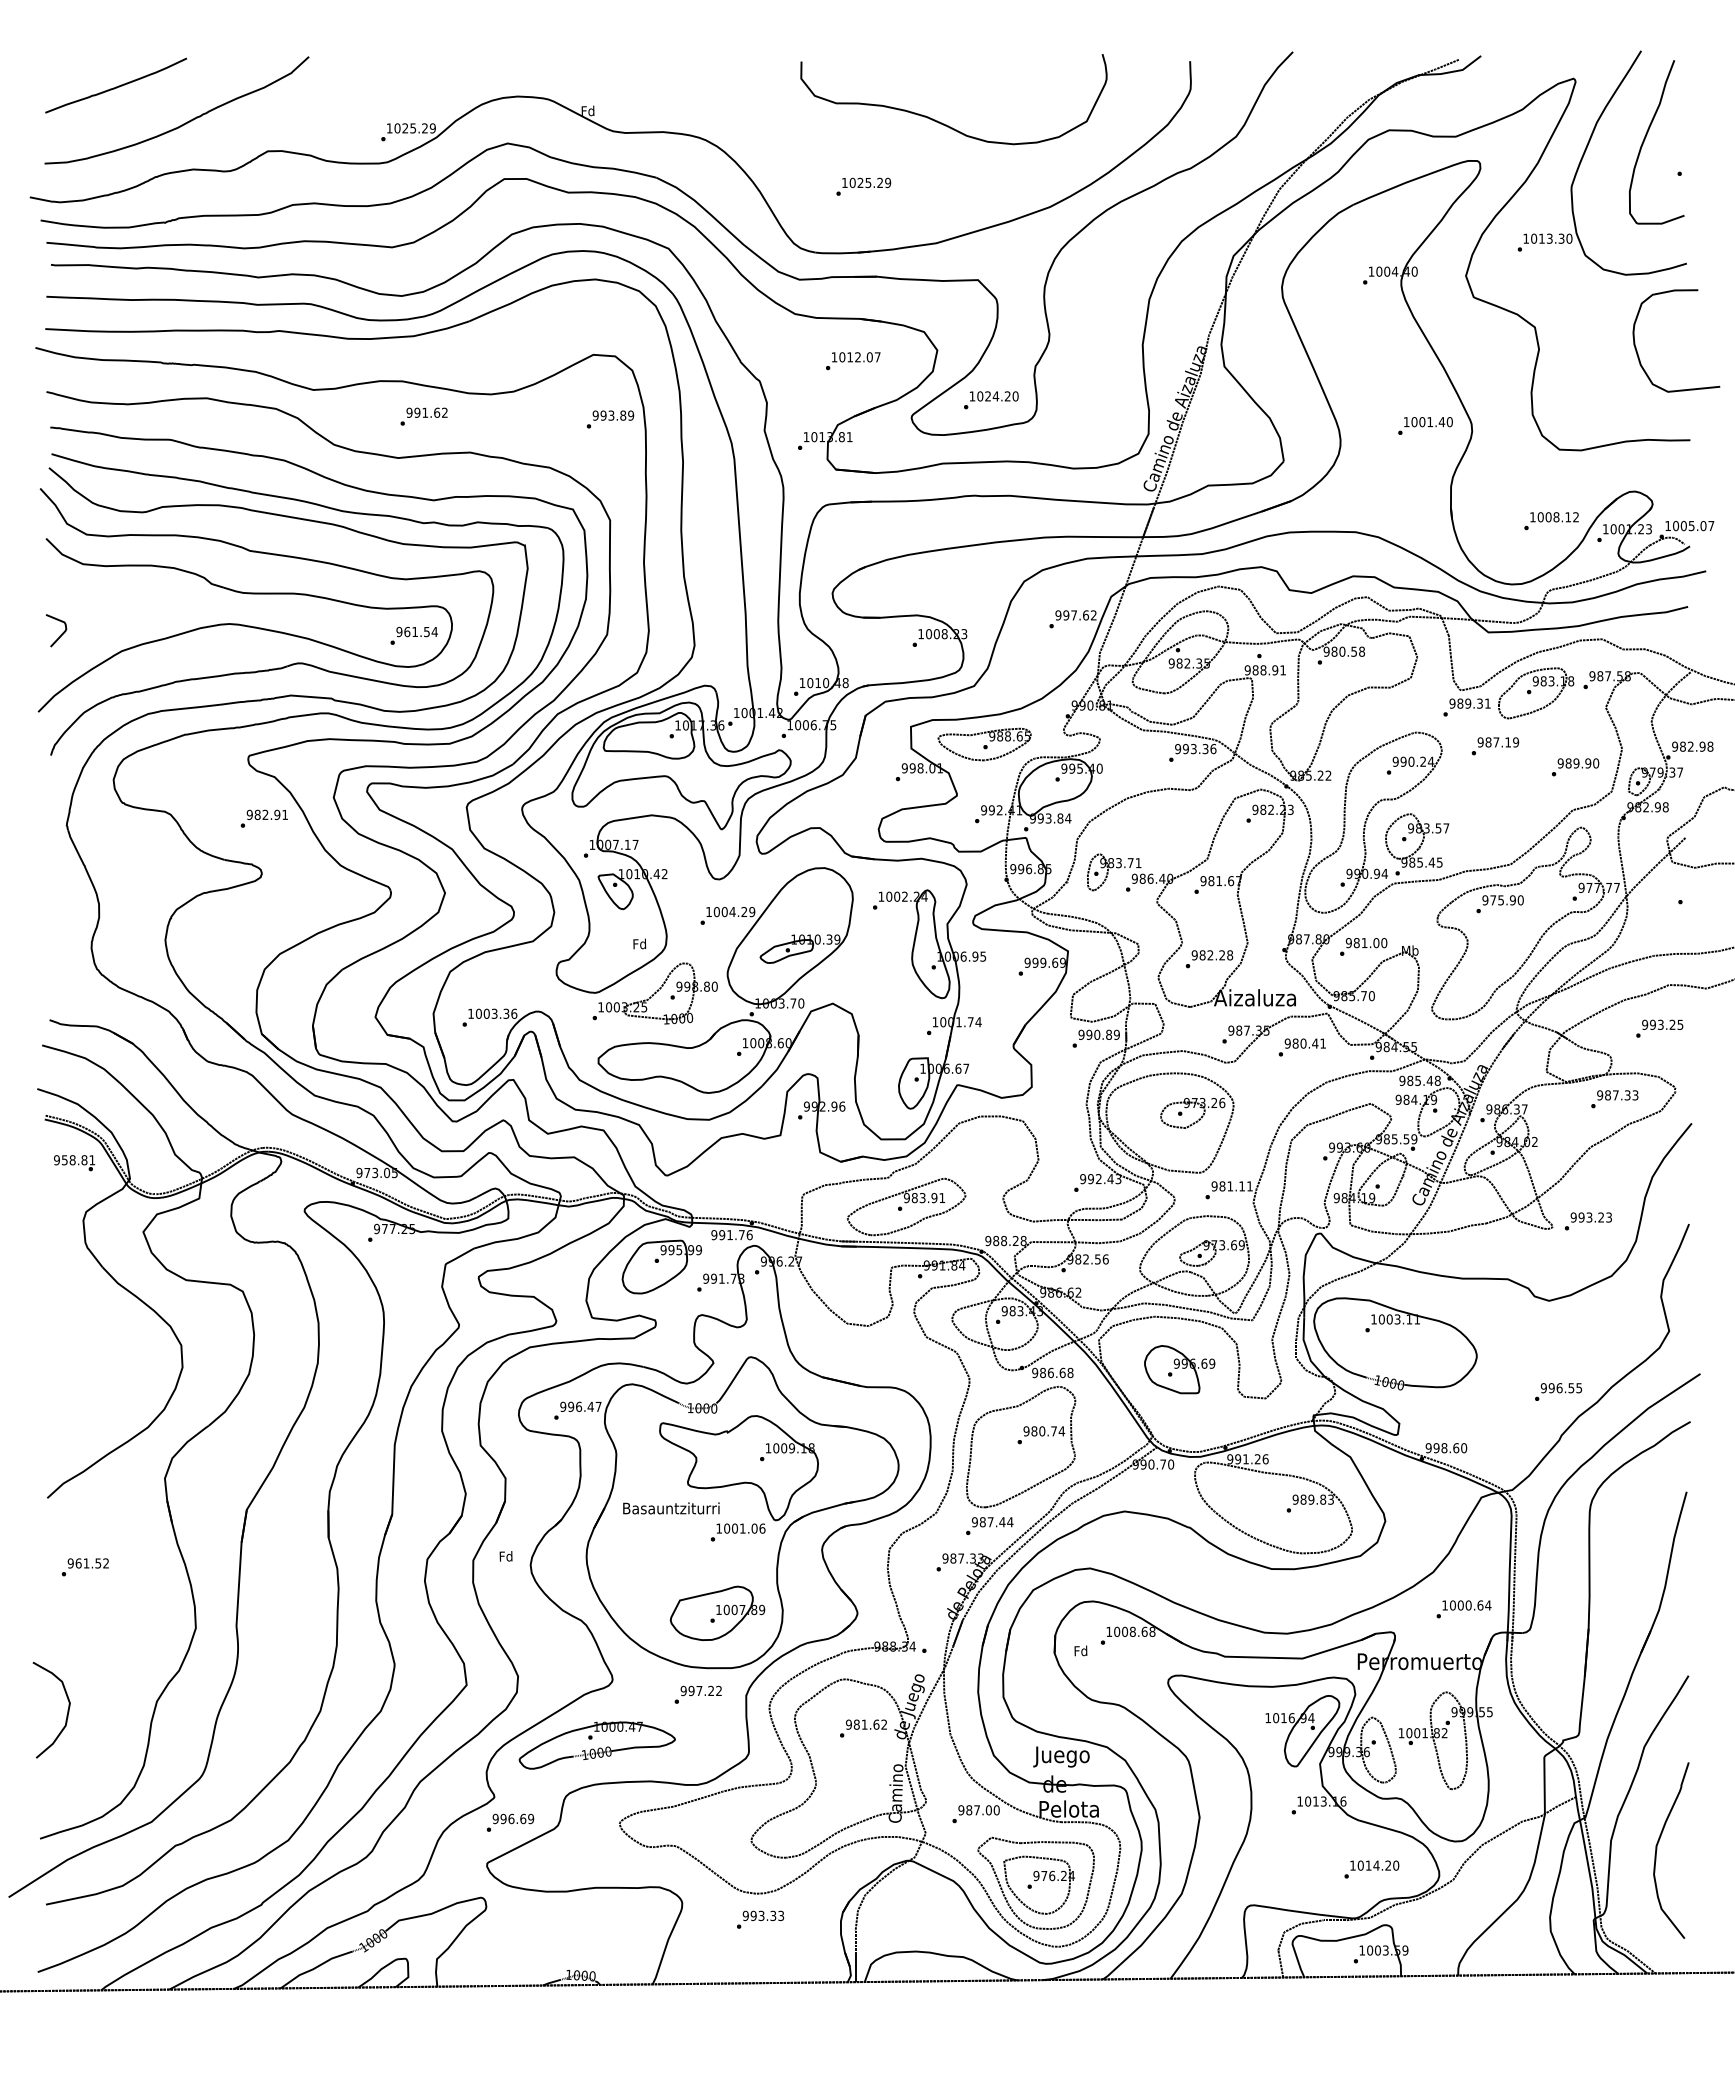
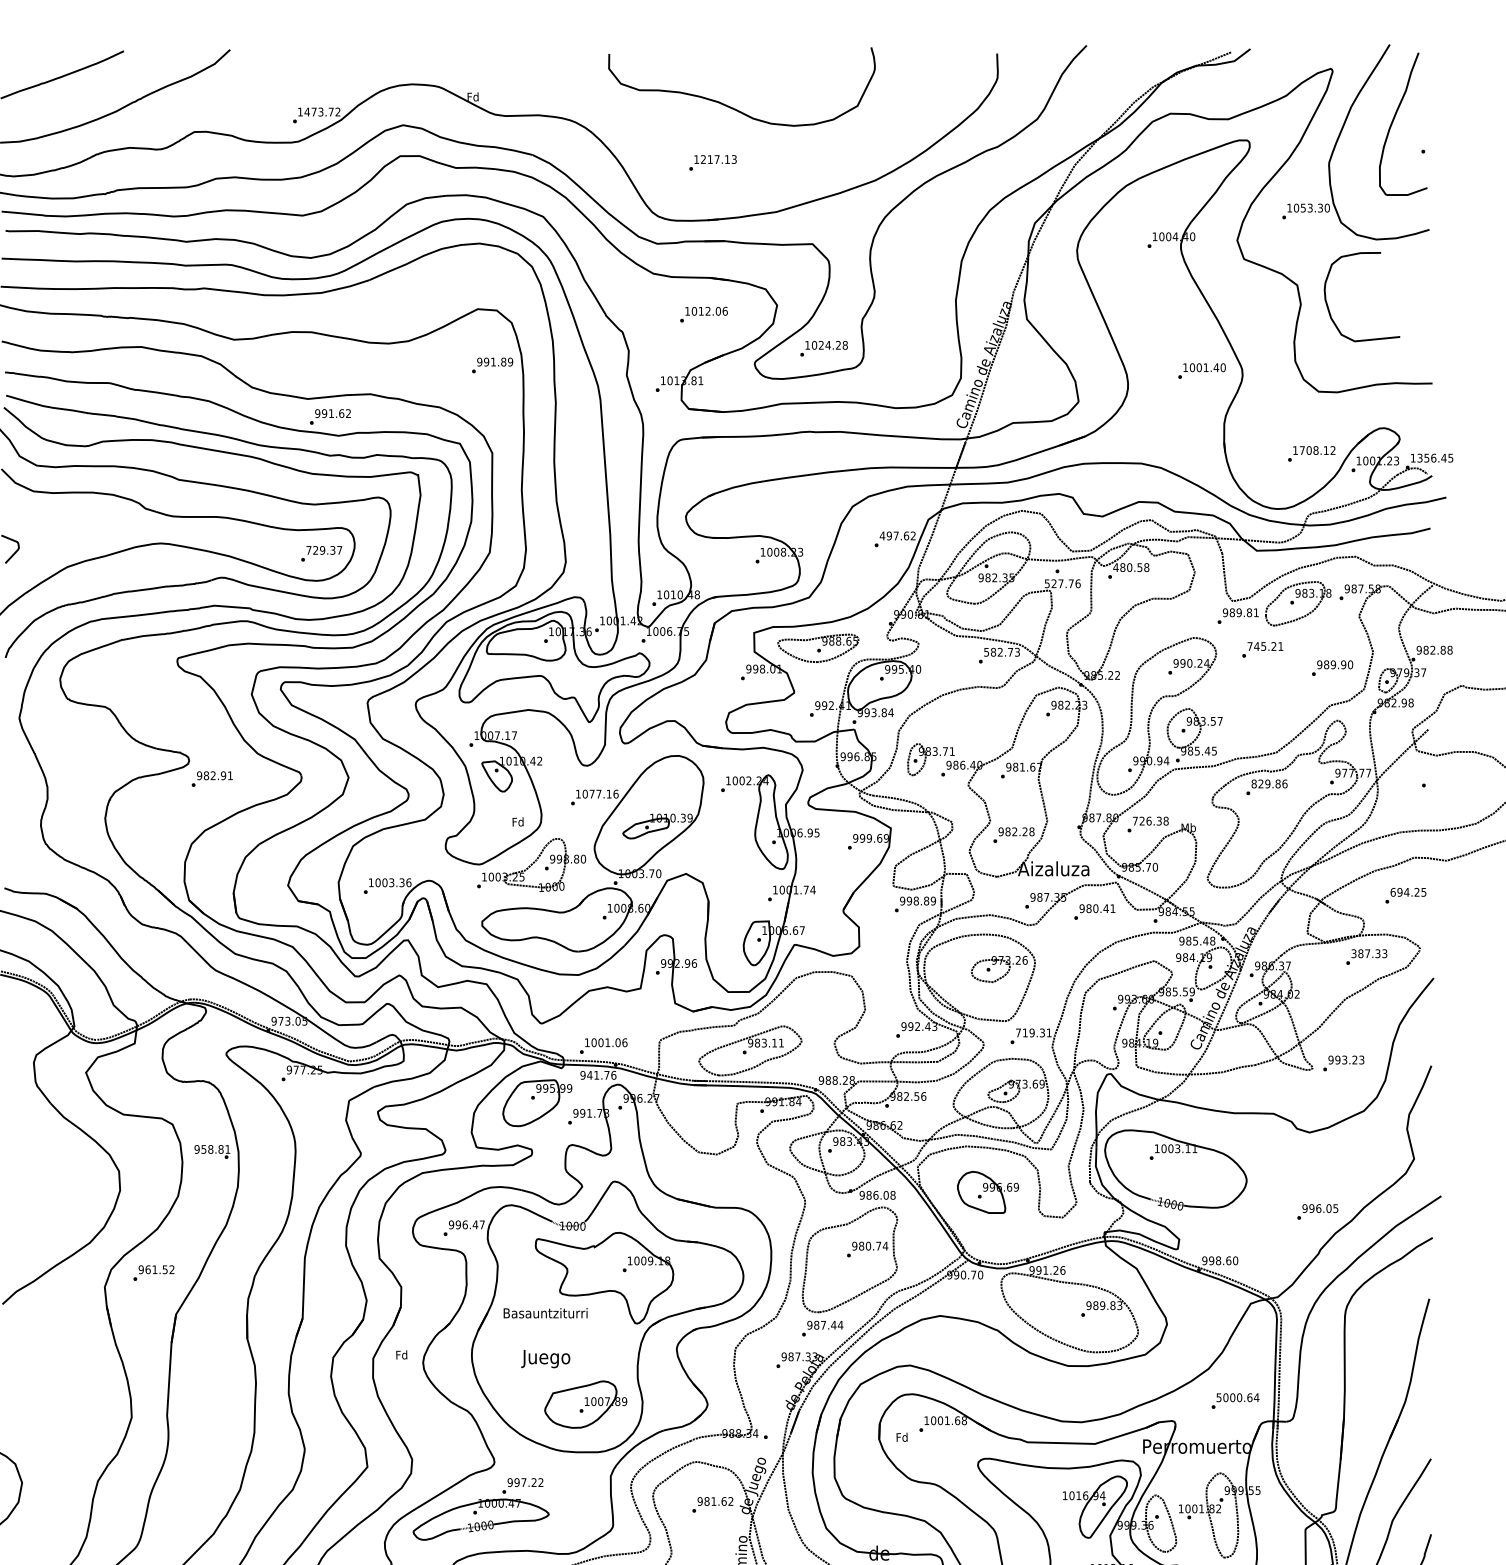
curve: (944, 123) -> (733, 107), moved
text: (414, 128) -> (322, 112), 1025.29 -> 1473.72
text: (870, 182) -> (718, 159), 1025.29 -> 1217.13
text: (1541, 238) -> (1302, 207), 1013.30 -> 1053.30
curve: (1638, 353) -> (1329, 308), moved
text: (877, 357) -> (725, 311), 1012.07 -> 1012.06
text: (1015, 396) -> (845, 345), 1024.20 -> 1024.28
text: (611, 415) -> (493, 361), 993.89 -> 991.89
text: (423, 416) -> (329, 416), moved
text: (1540, 517) -> (1302, 450), 1008.12 -> 1708.12
text: (1693, 525) -> (1435, 457), 1005.07 -> 1356.45
text: (1058, 615) -> (882, 536), 997.62 -> 497.62
text: (416, 631) -> (323, 549), 961.54 -> 729.37
text: (1326, 651) -> (1115, 567), 980.58 -> 480.58
text: (1265, 670) -> (1062, 583), 988.91 -> 527.76
text: (1479, 703) -> (1249, 612), 989.31 -> 989.81
text: (1498, 742) -> (1265, 646), 987.19 -> 745.21
text: (1702, 746) -> (1443, 650), 982.98 -> 982.88
text: (1195, 749) -> (1001, 652), 993.36 -> 582.73
text: (263, 818) -> (211, 778), moved
text: (1502, 900) -> (1269, 784), 975.90 -> 829.86
text: (738, 912) -> (604, 794), 1004.29 -> 1077.16
text: (1366, 943) -> (1150, 821), 981.00 -> 726.38
text: (1652, 1024) -> (1399, 892), 993.25 -> 694.25
text: (1097, 1034) -> (916, 900), 990.89 -> 998.89
text: (1600, 1095) -> (1354, 953), 987.33 -> 387.33
text: (74, 1163) -> (212, 1152), moved
text: (1227, 1186) -> (1029, 1033), 981.11 -> 719.31
text: (934, 1198) -> (774, 1043), 983.91 -> 983.11
text: (722, 1235) -> (590, 1075), 991.76 -> 941.76
text: (1062, 1372) -> (886, 1194), 986.68 -> 986.08
text: (1571, 1388) -> (1329, 1208), 996.55 -> 996.05
text: (737, 1532) -> (603, 1046), moved
text: (84, 1567) -> (153, 1273), moved
text: (1444, 1605) -> (1218, 1397), 1000.64 -> 5000.64
text: (1132, 1631) -> (946, 1420), 1008.68 -> 1001.68
text: (697, 1694) -> (522, 1485), moved
text: (1061, 1756) -> (545, 1358), moved

